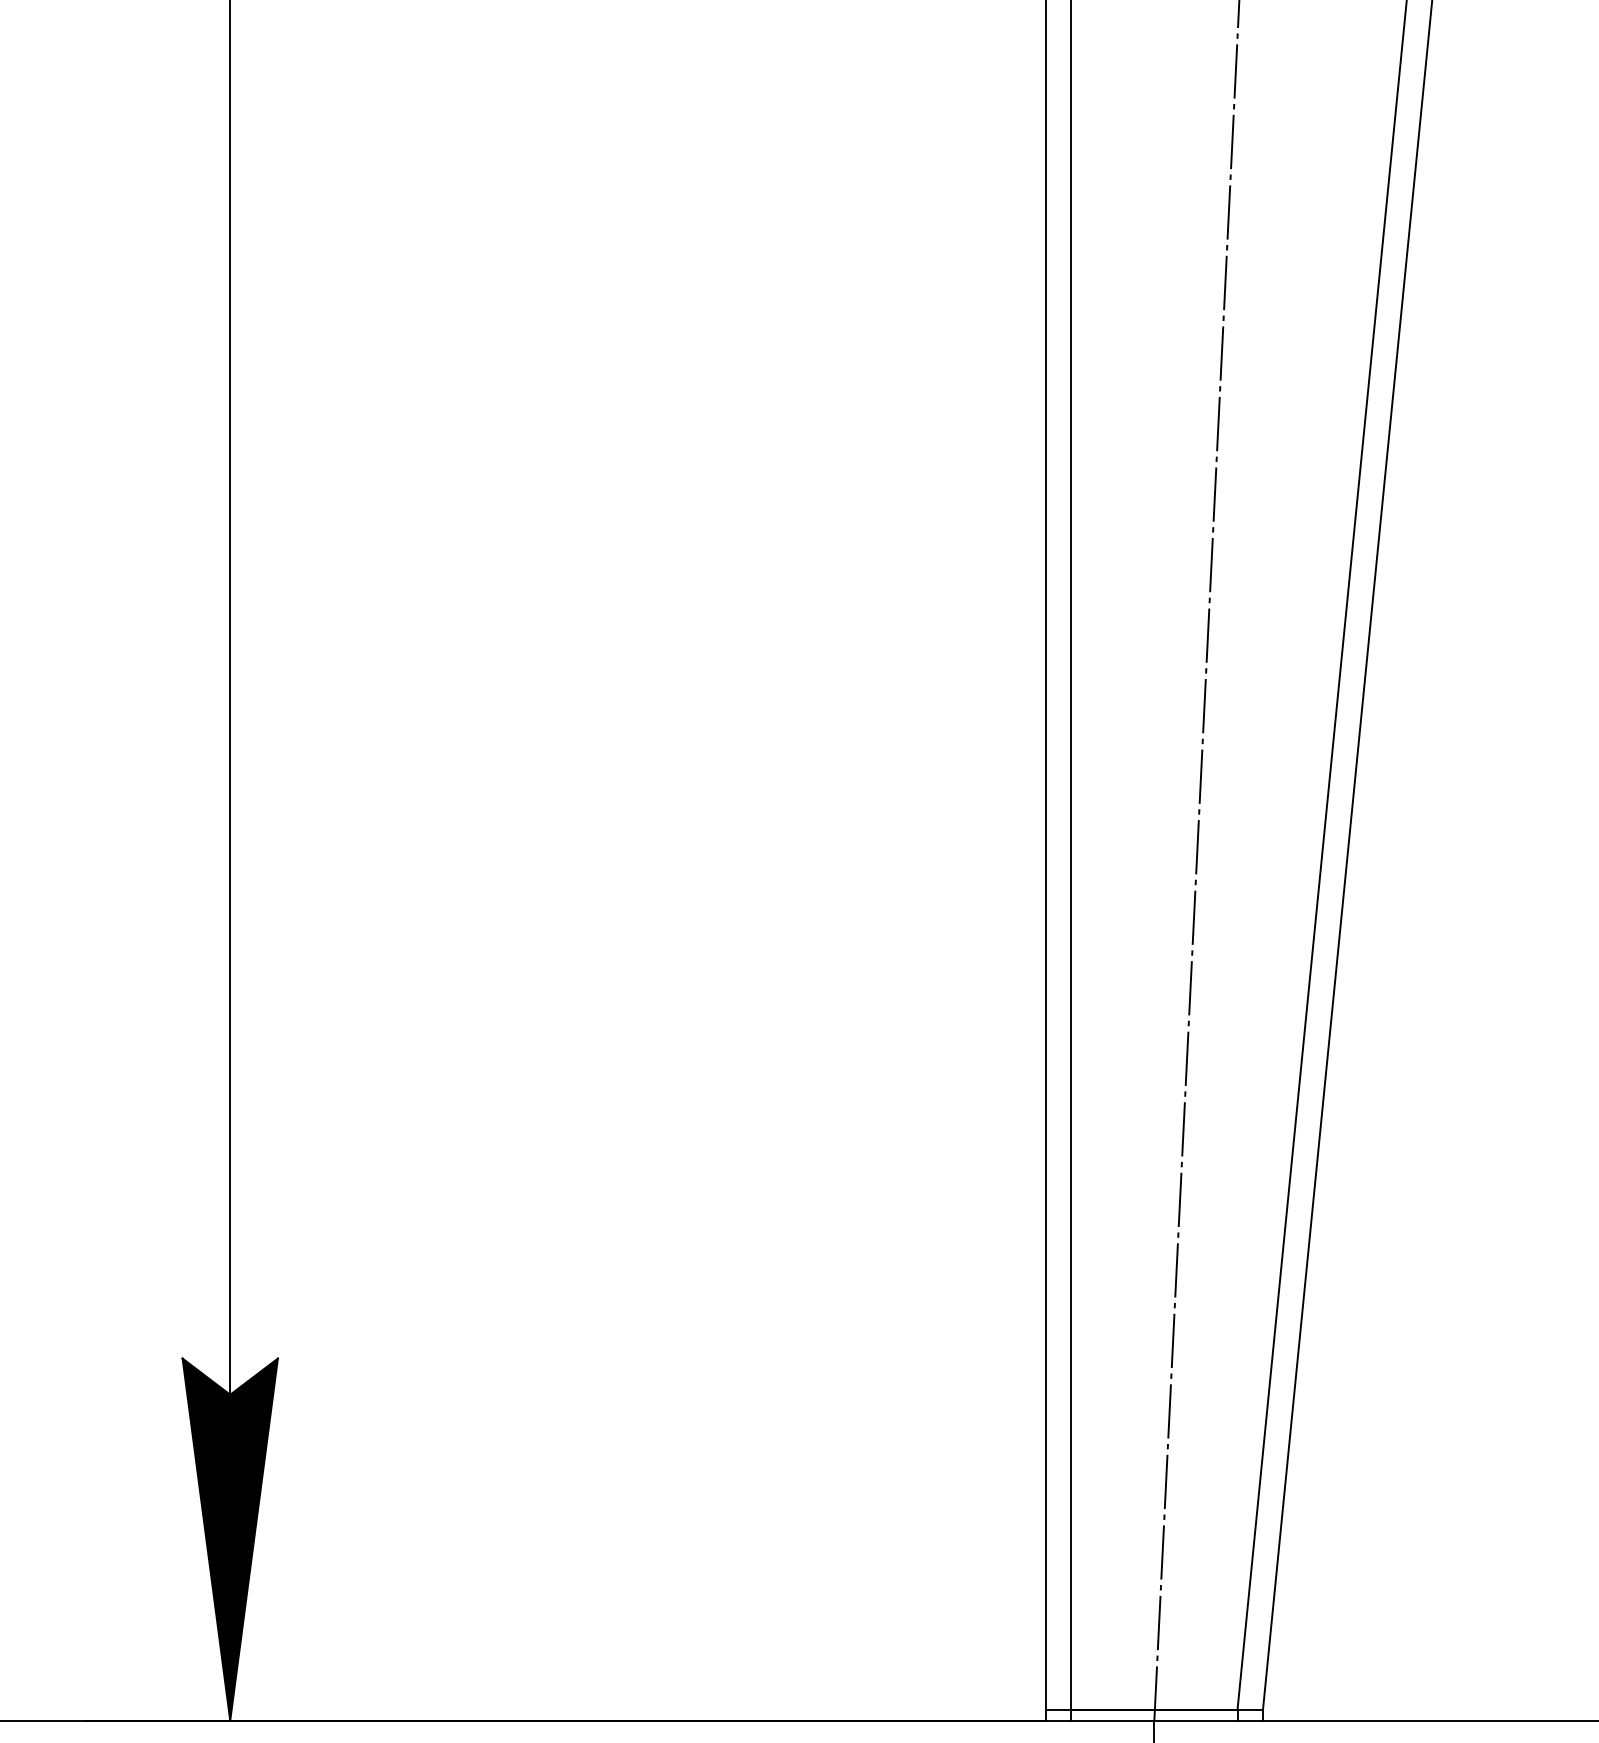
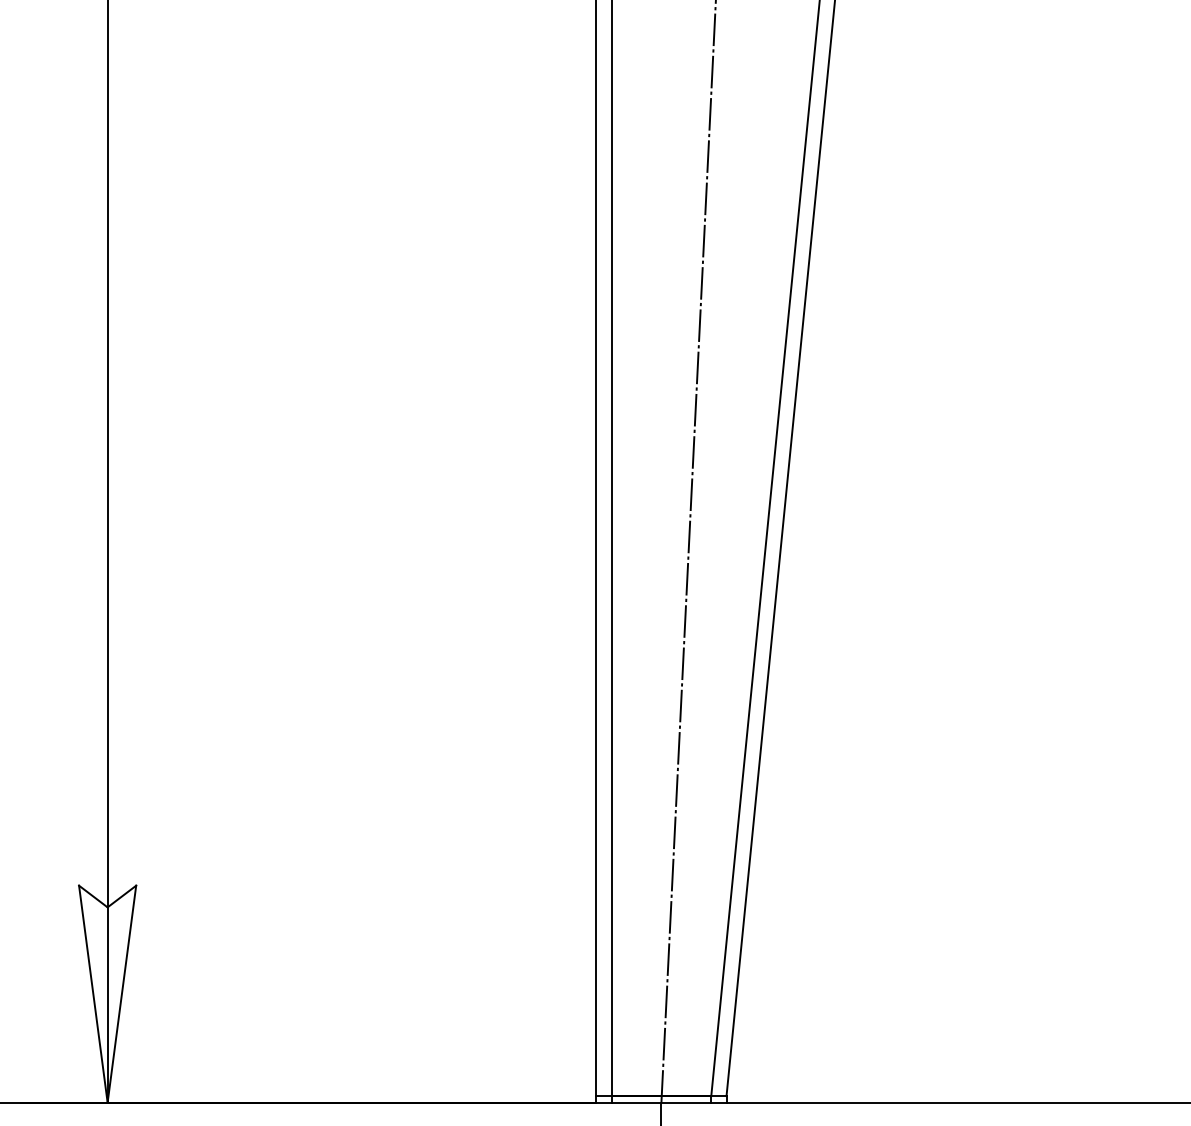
fill: (230, 1538) -> (107, 993), removed

